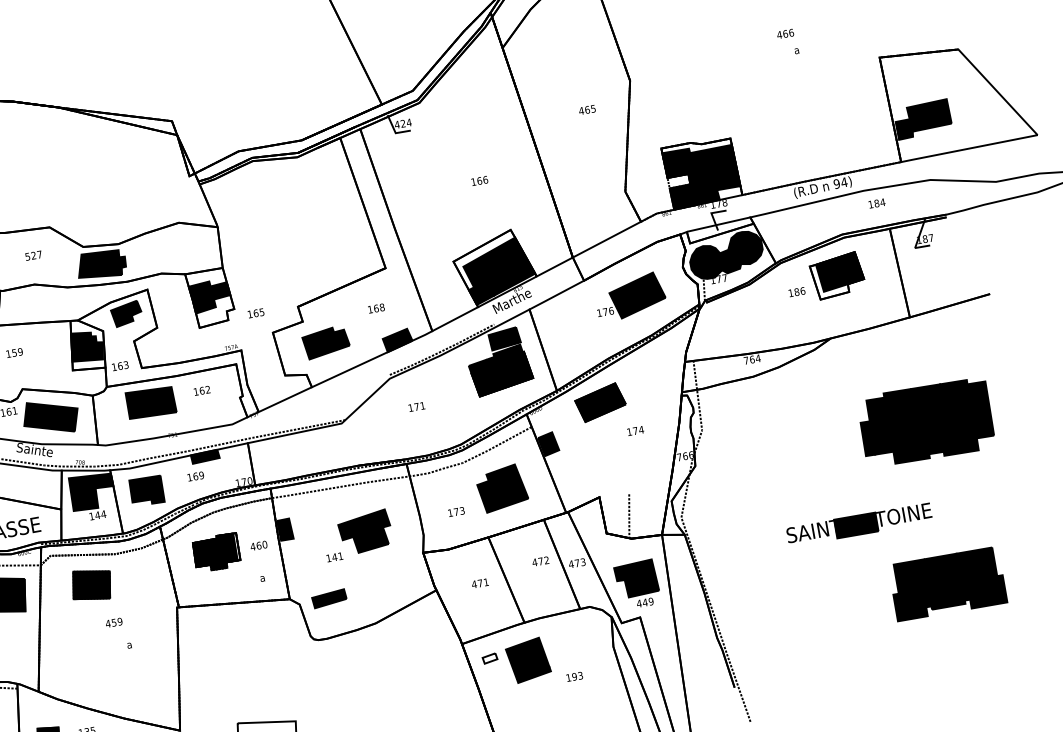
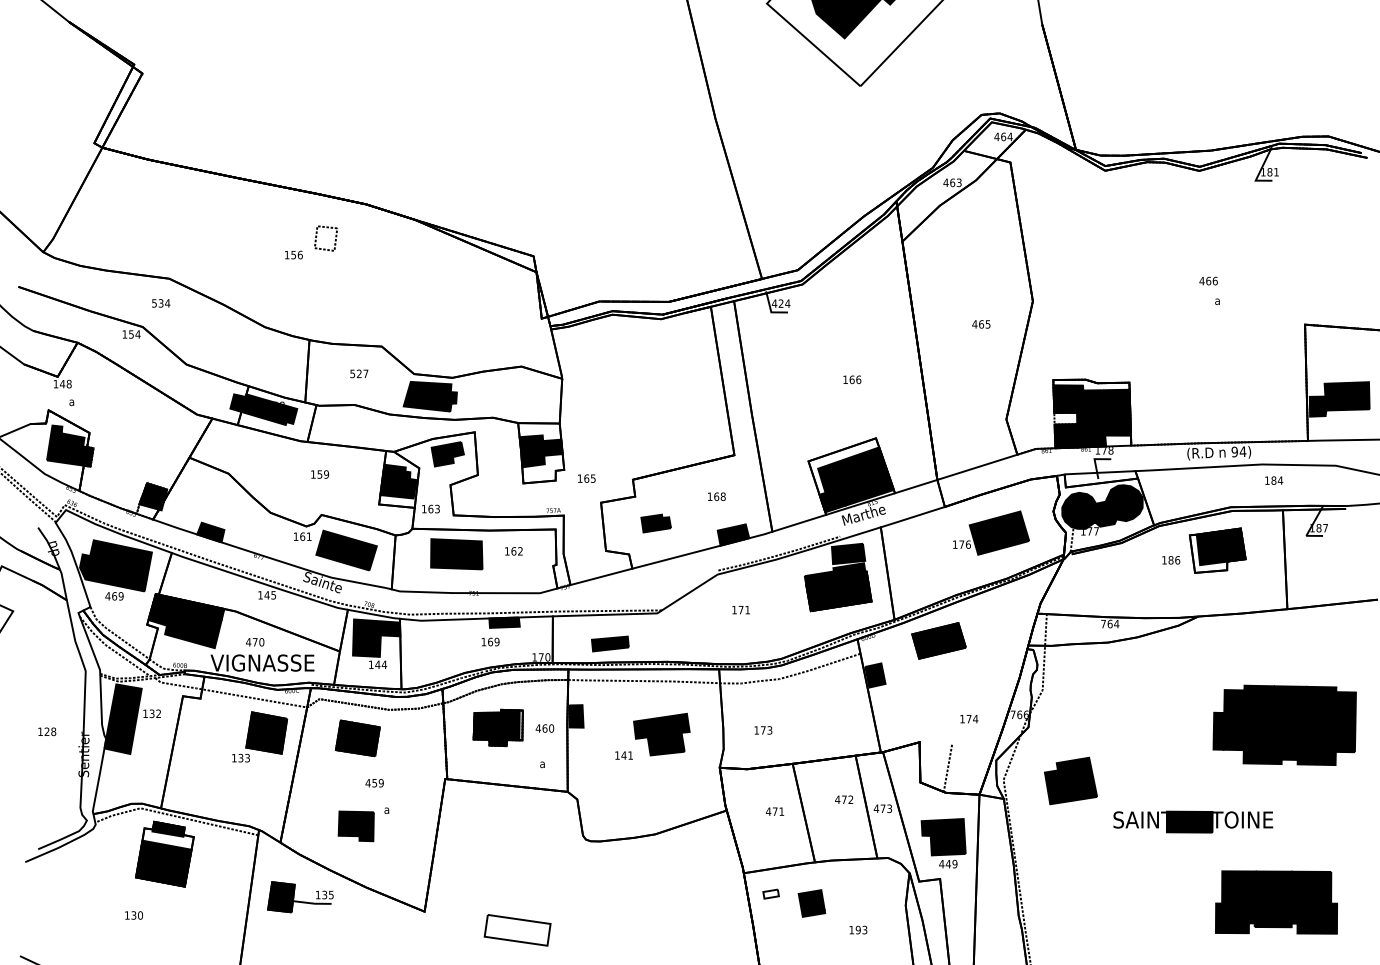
part: (325, 342) -> (655, 523), size x0.6
text: (635, 431) -> (969, 719), moved
part: (501, 488) -> (1070, 780), moved
part: (146, 491) -> (355, 826), moved
part: (329, 598) -> (610, 643), moved
part: (528, 660) -> (811, 903), size x0.6

